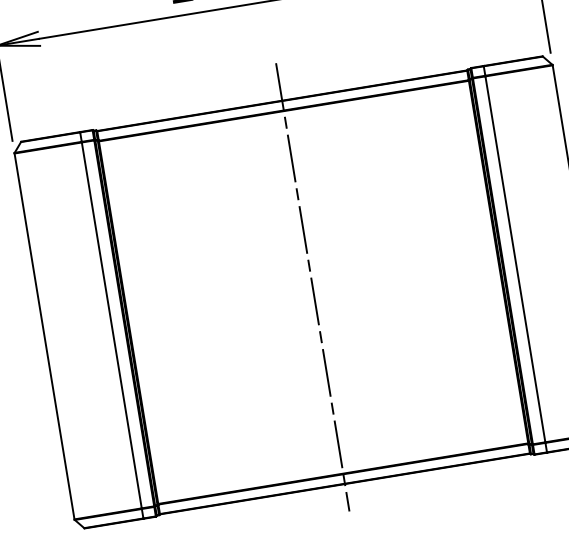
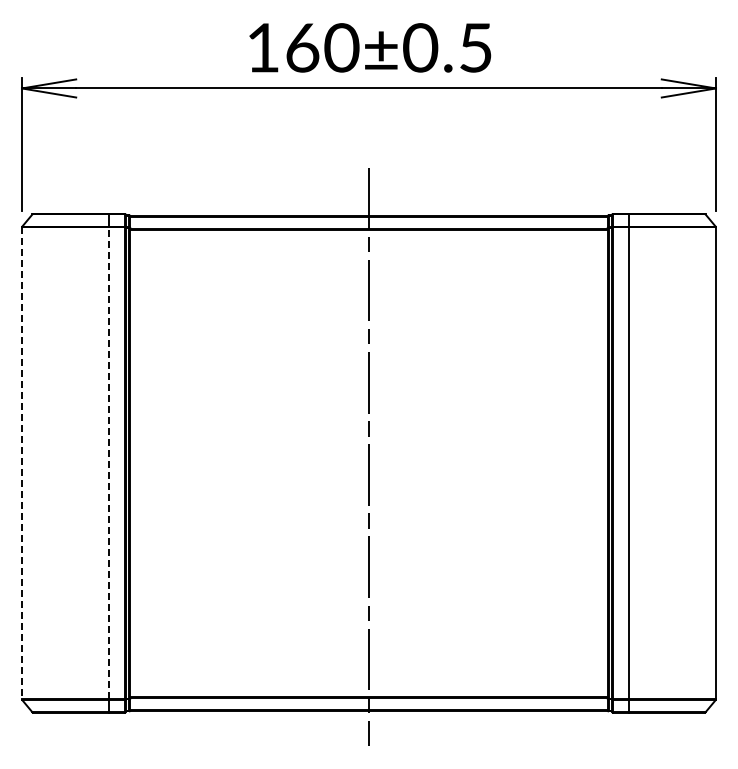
line: (111, 325) -> (108, 463), solid -> dashed
line: (44, 336) -> (21, 463), solid -> dashed

